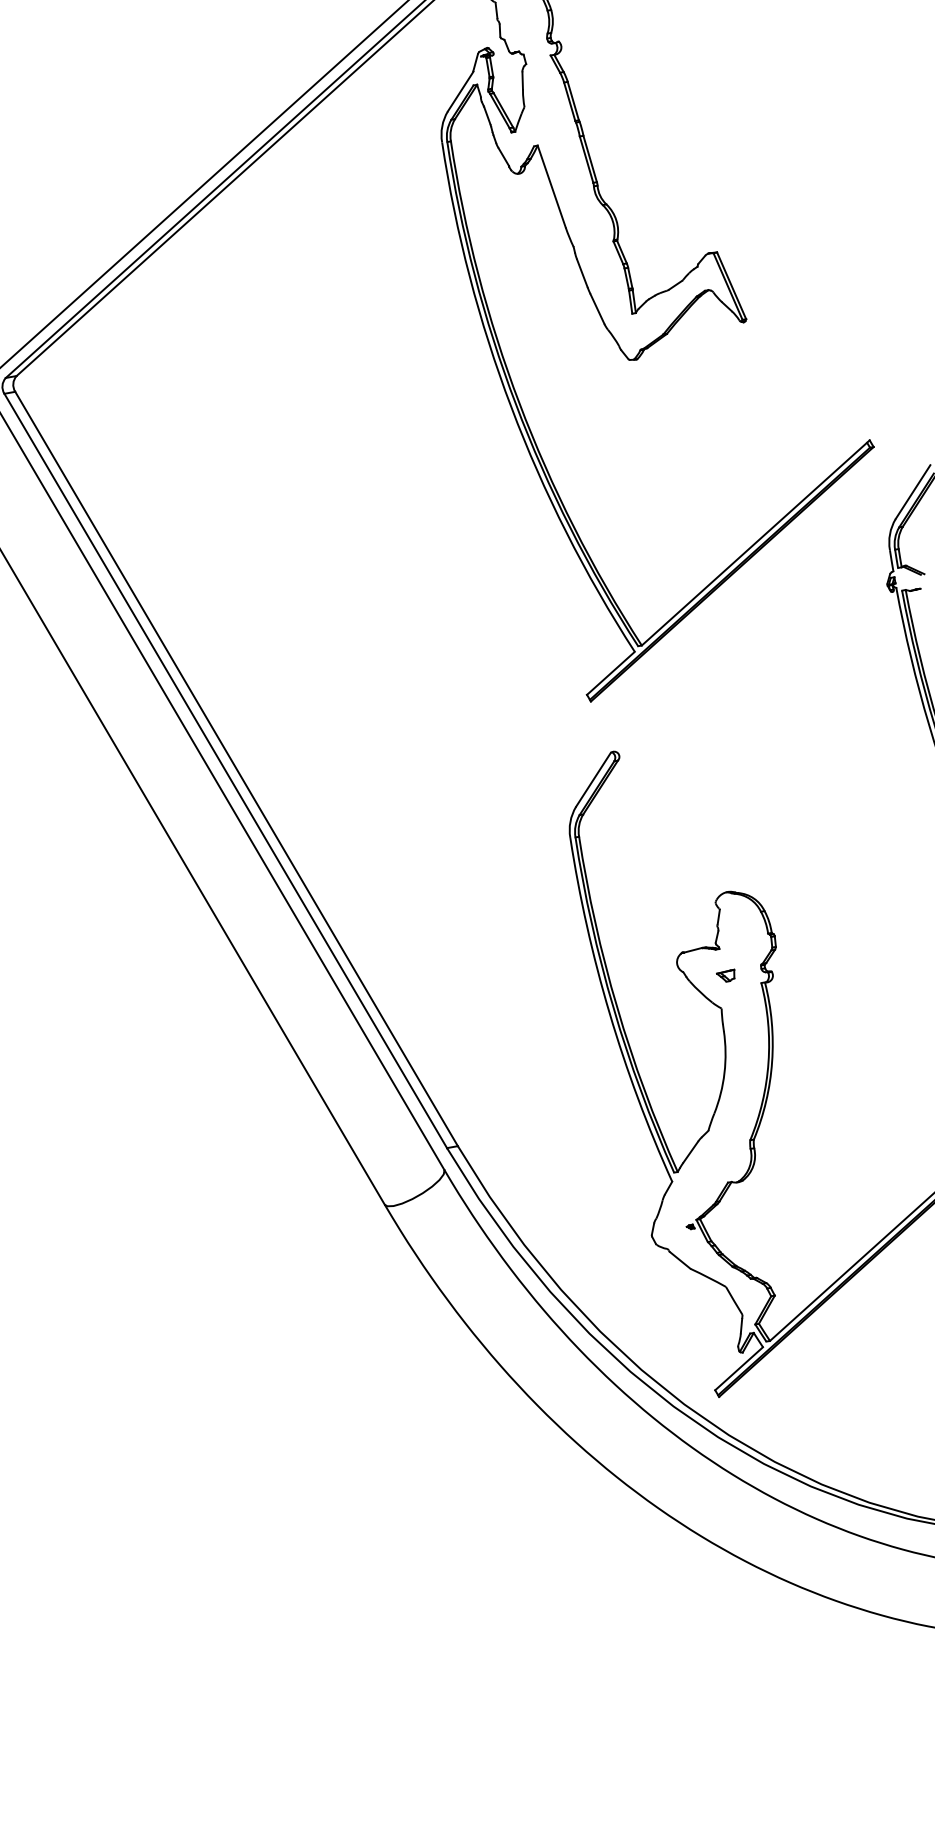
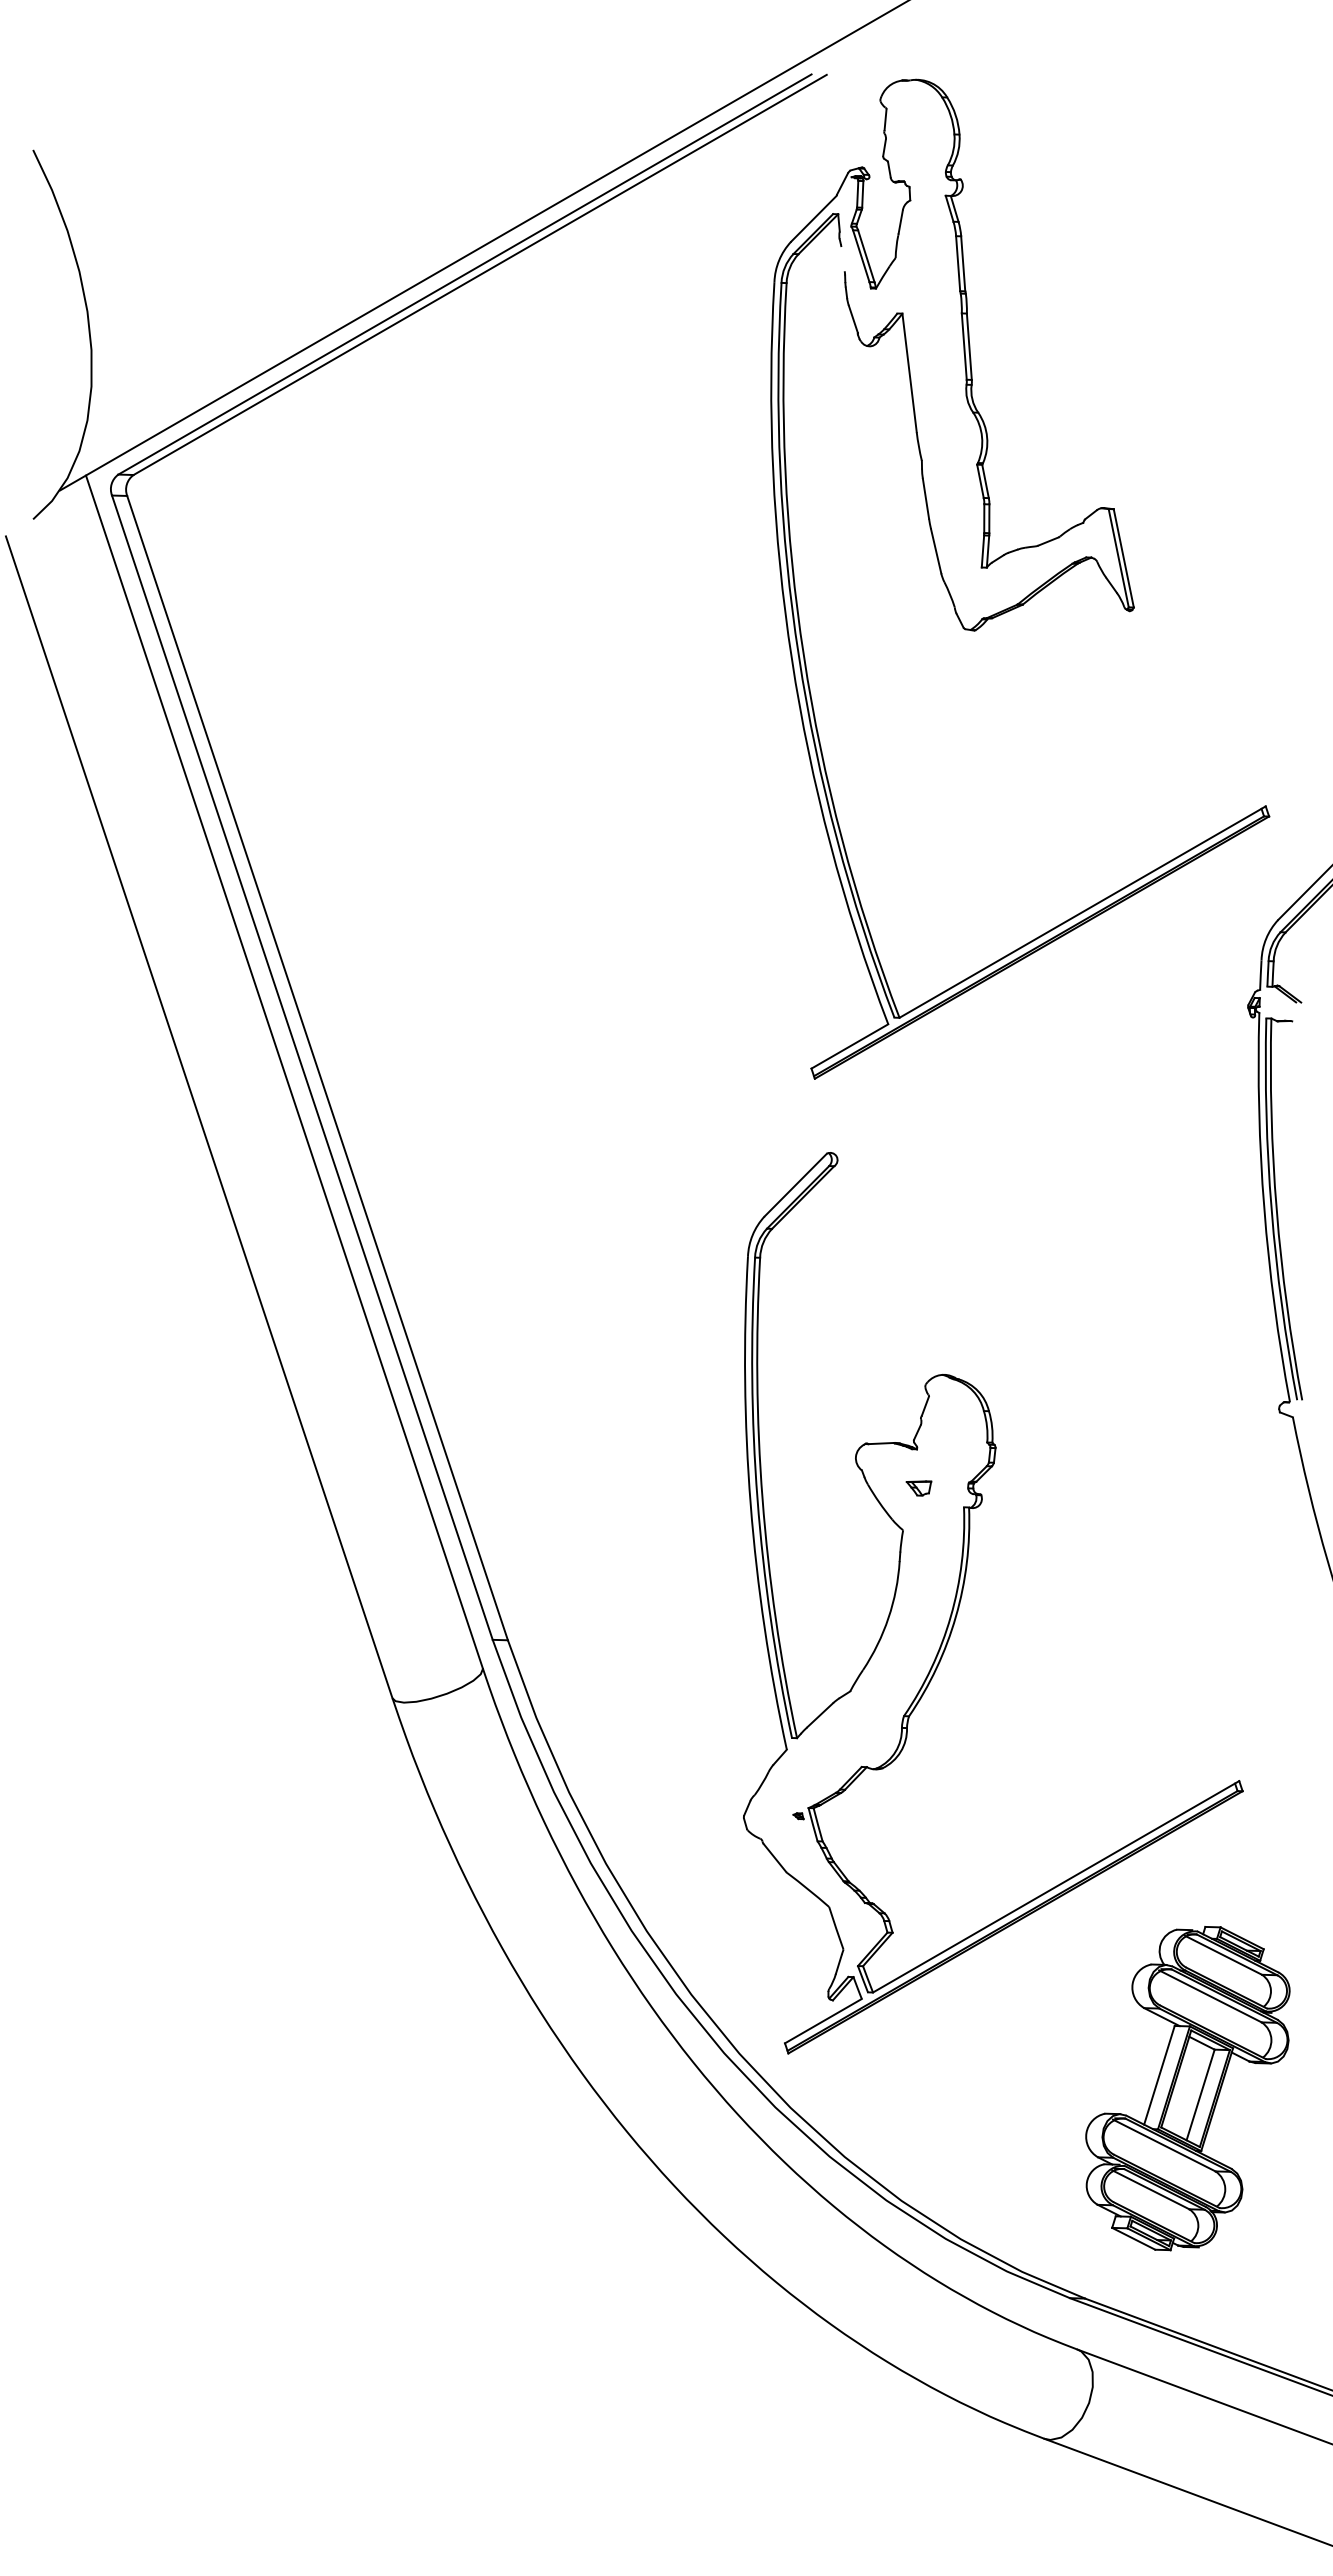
line: (487, 116) -> (842, 259), removed

